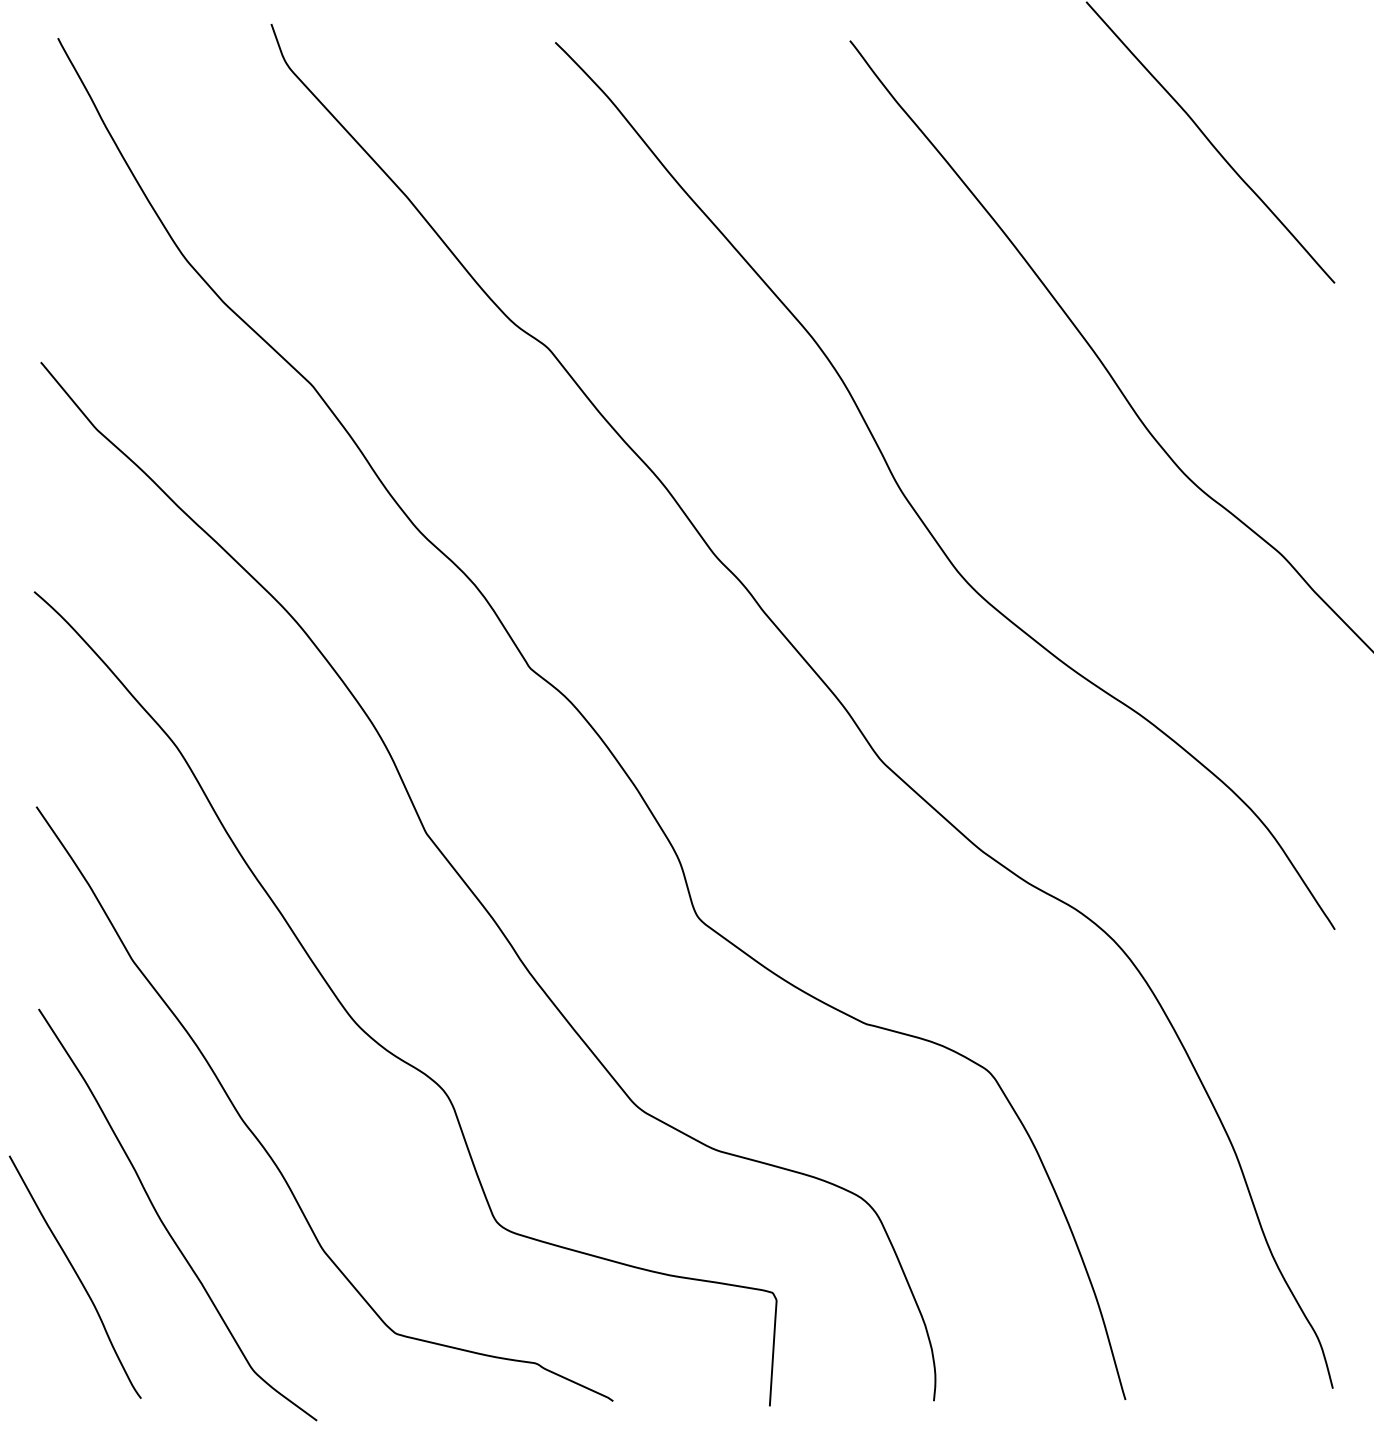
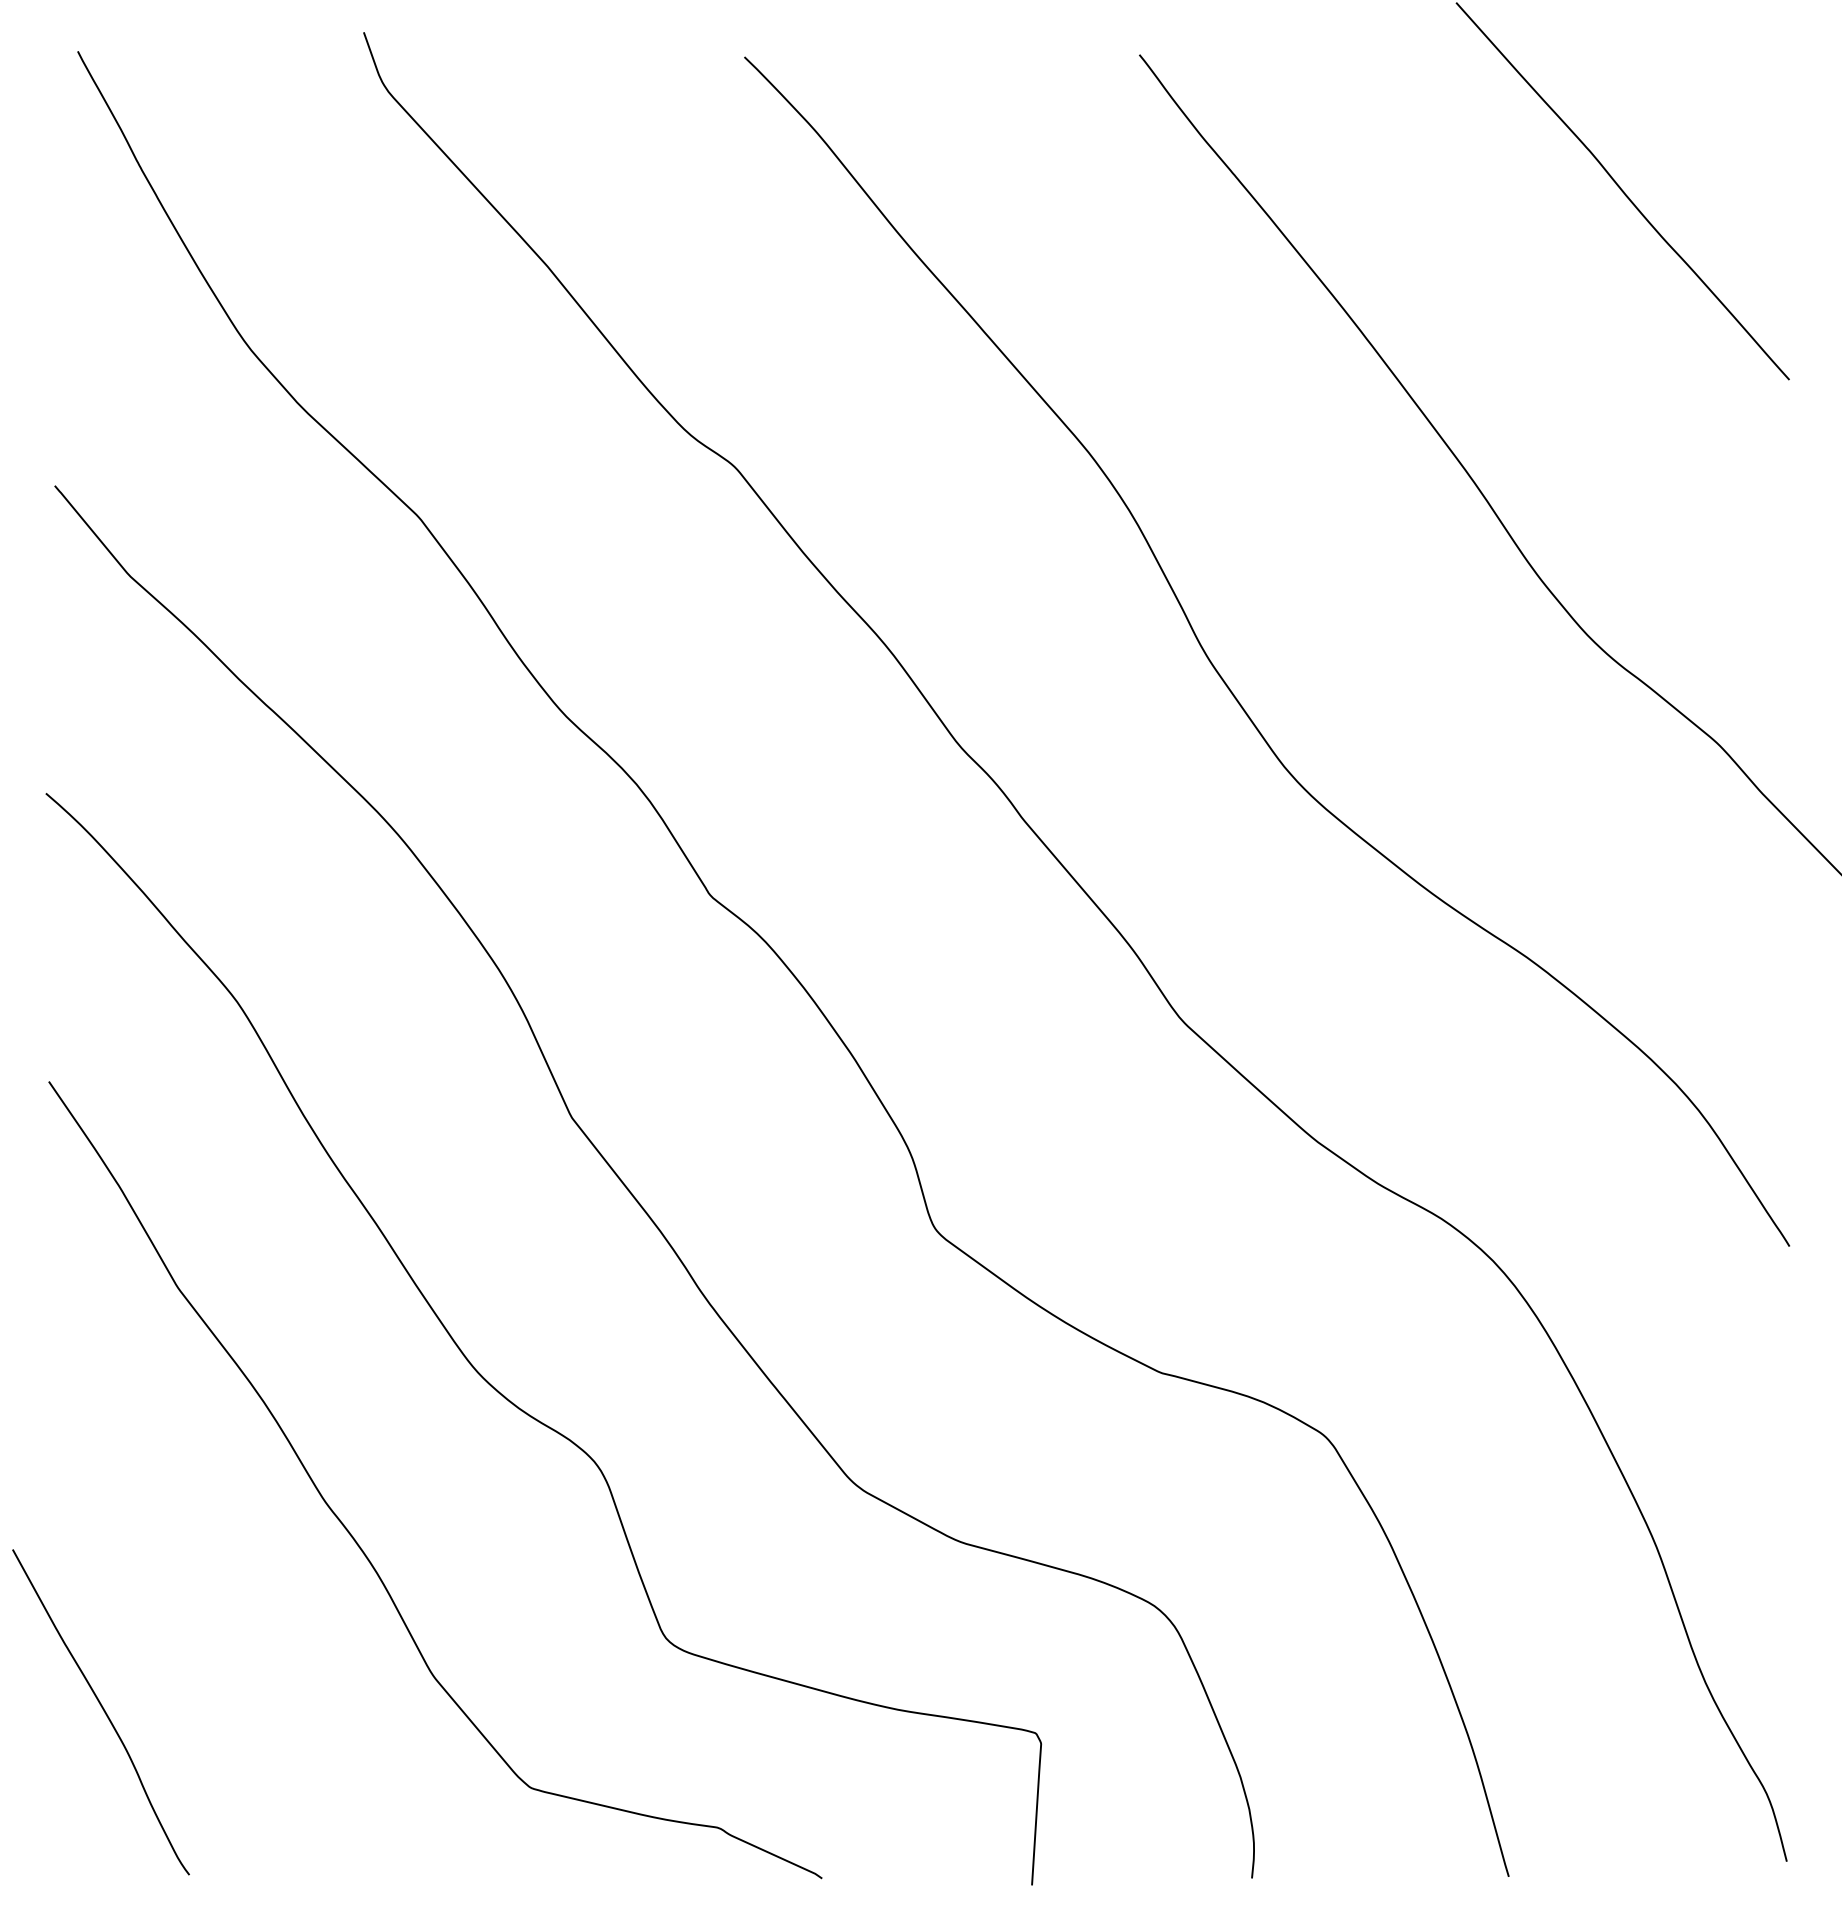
curve: (163, 1222) -> (219, 1639), removed

